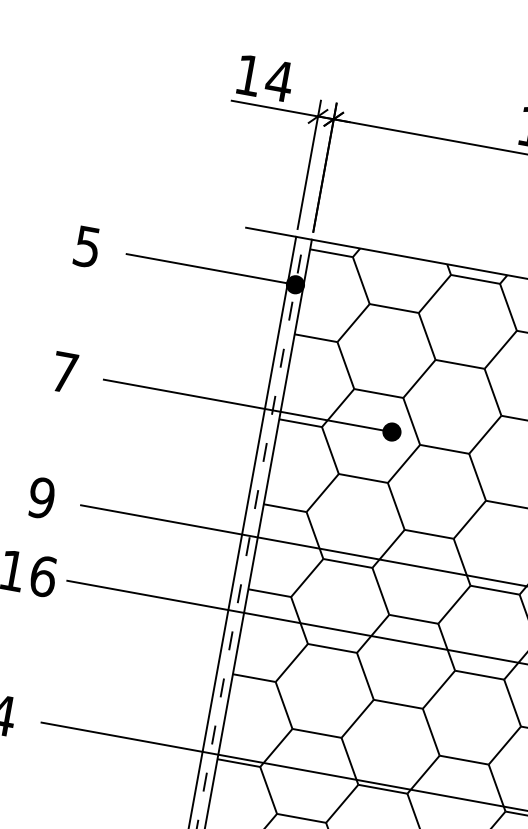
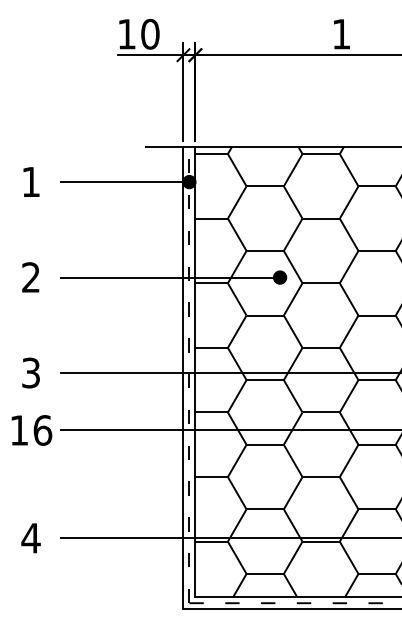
text: (278, 79) -> (149, 33), 14 -> 10
text: (86, 247) -> (30, 182), 5 -> 1
text: (63, 372) -> (30, 277), 7 -> 2
text: (41, 497) -> (30, 372), 9 -> 3

